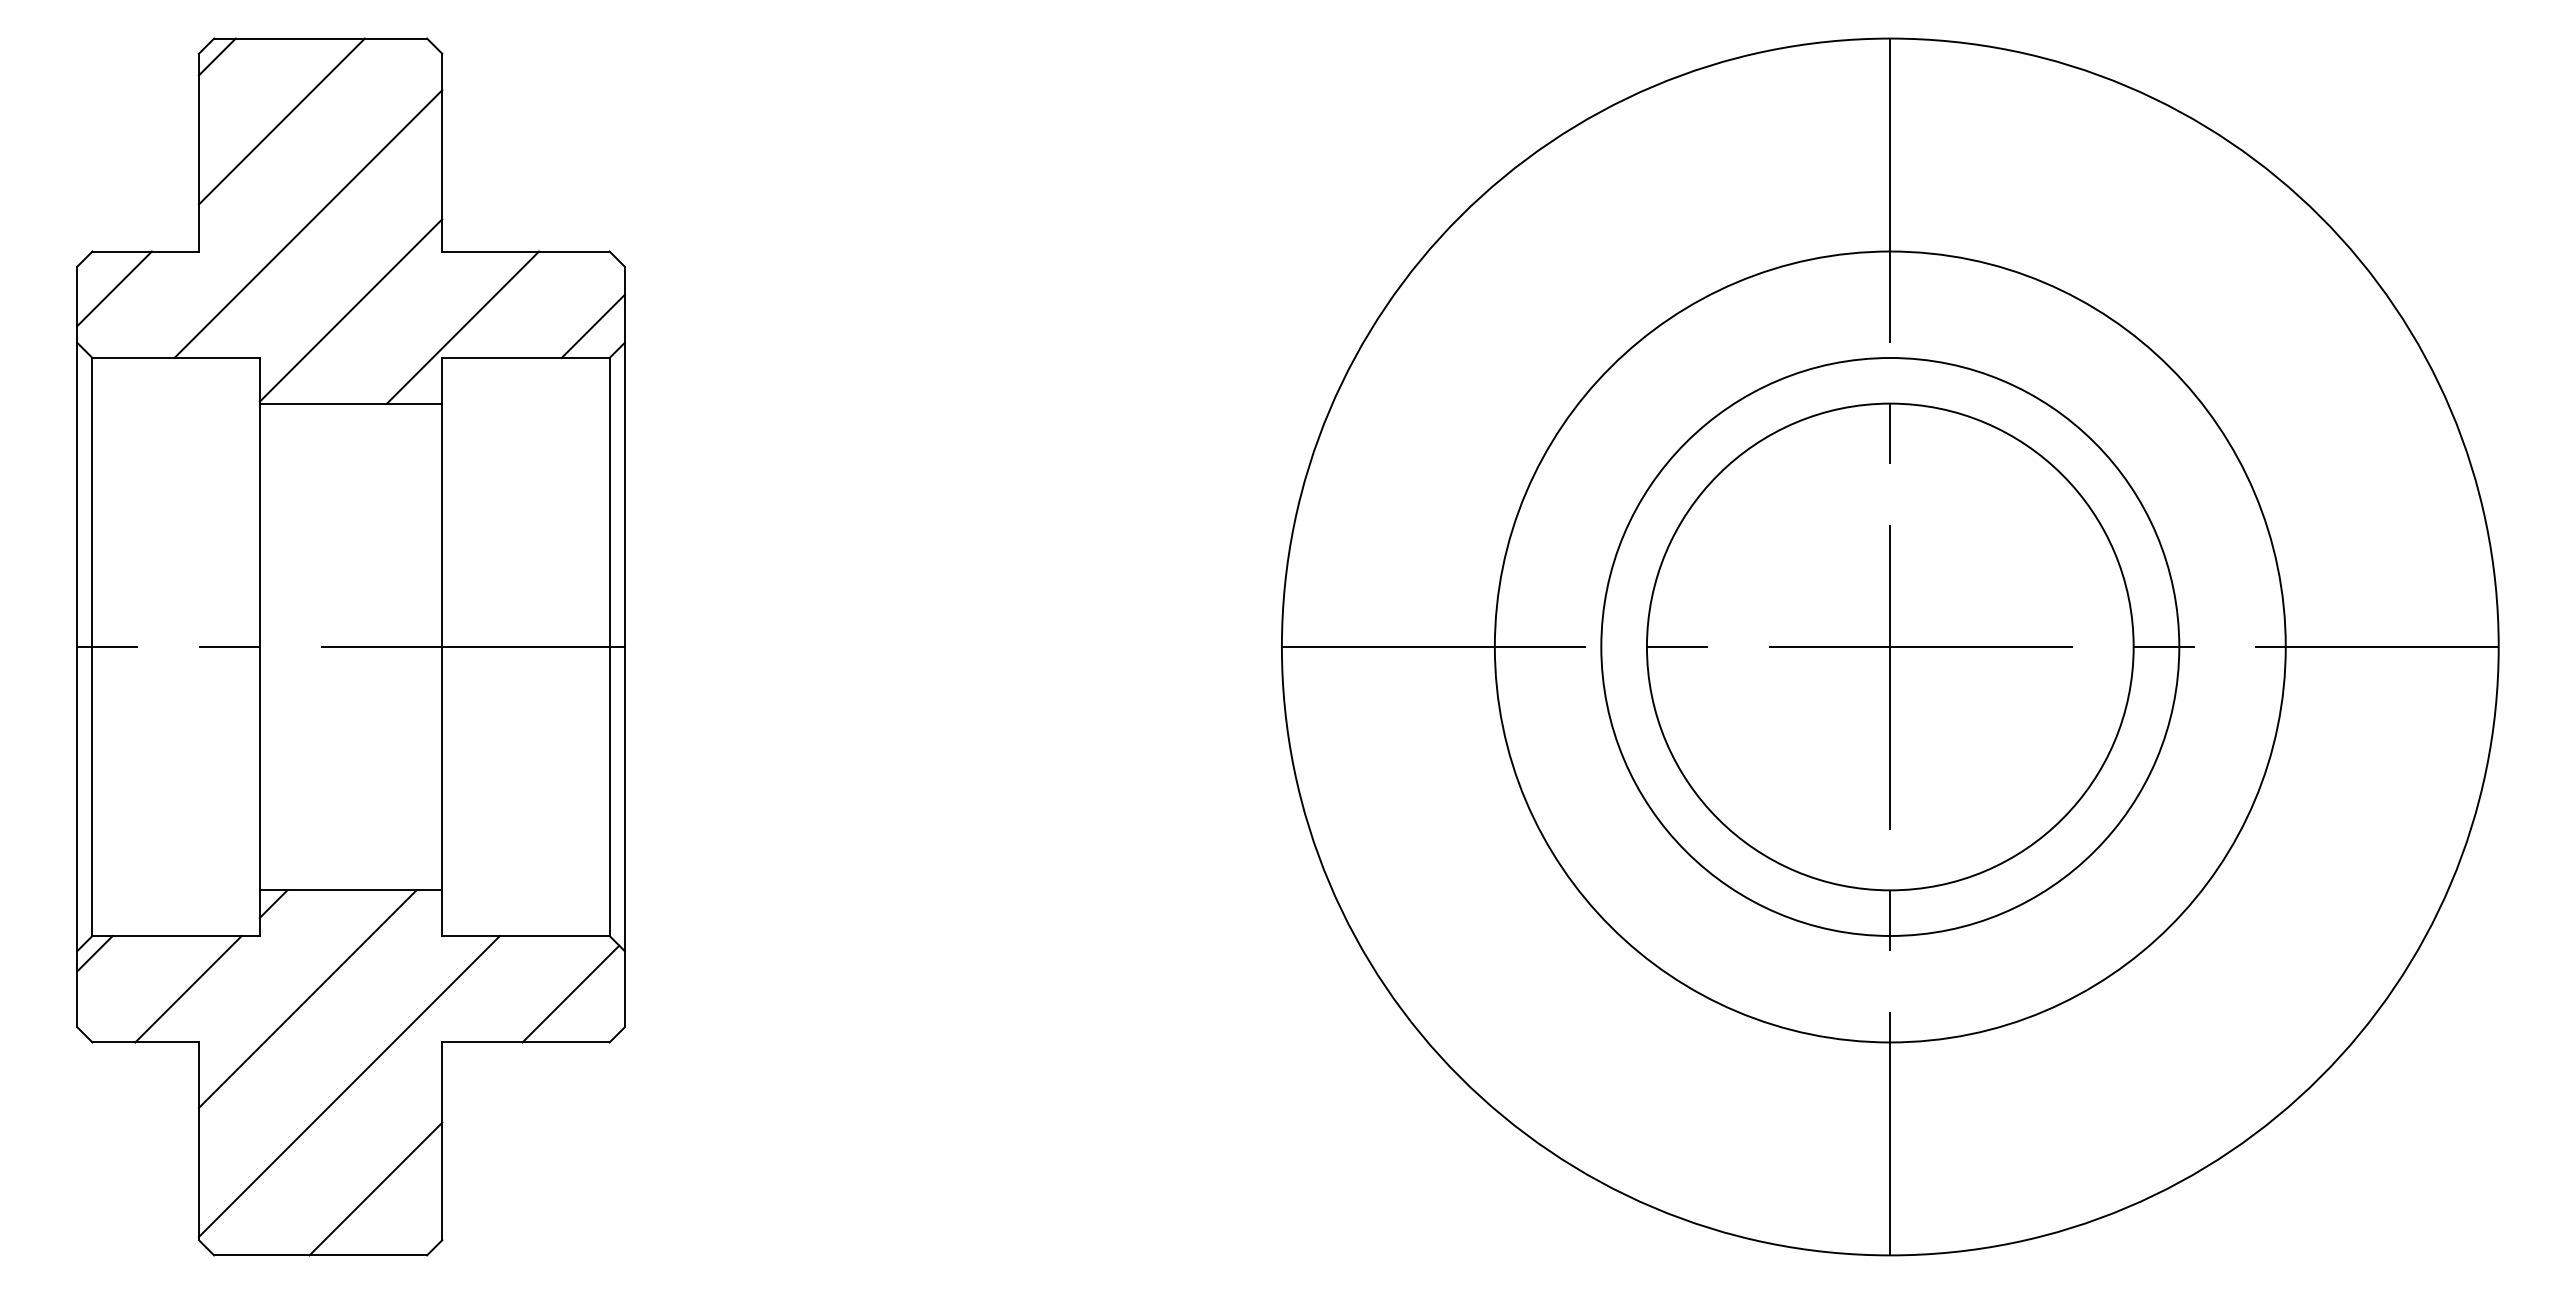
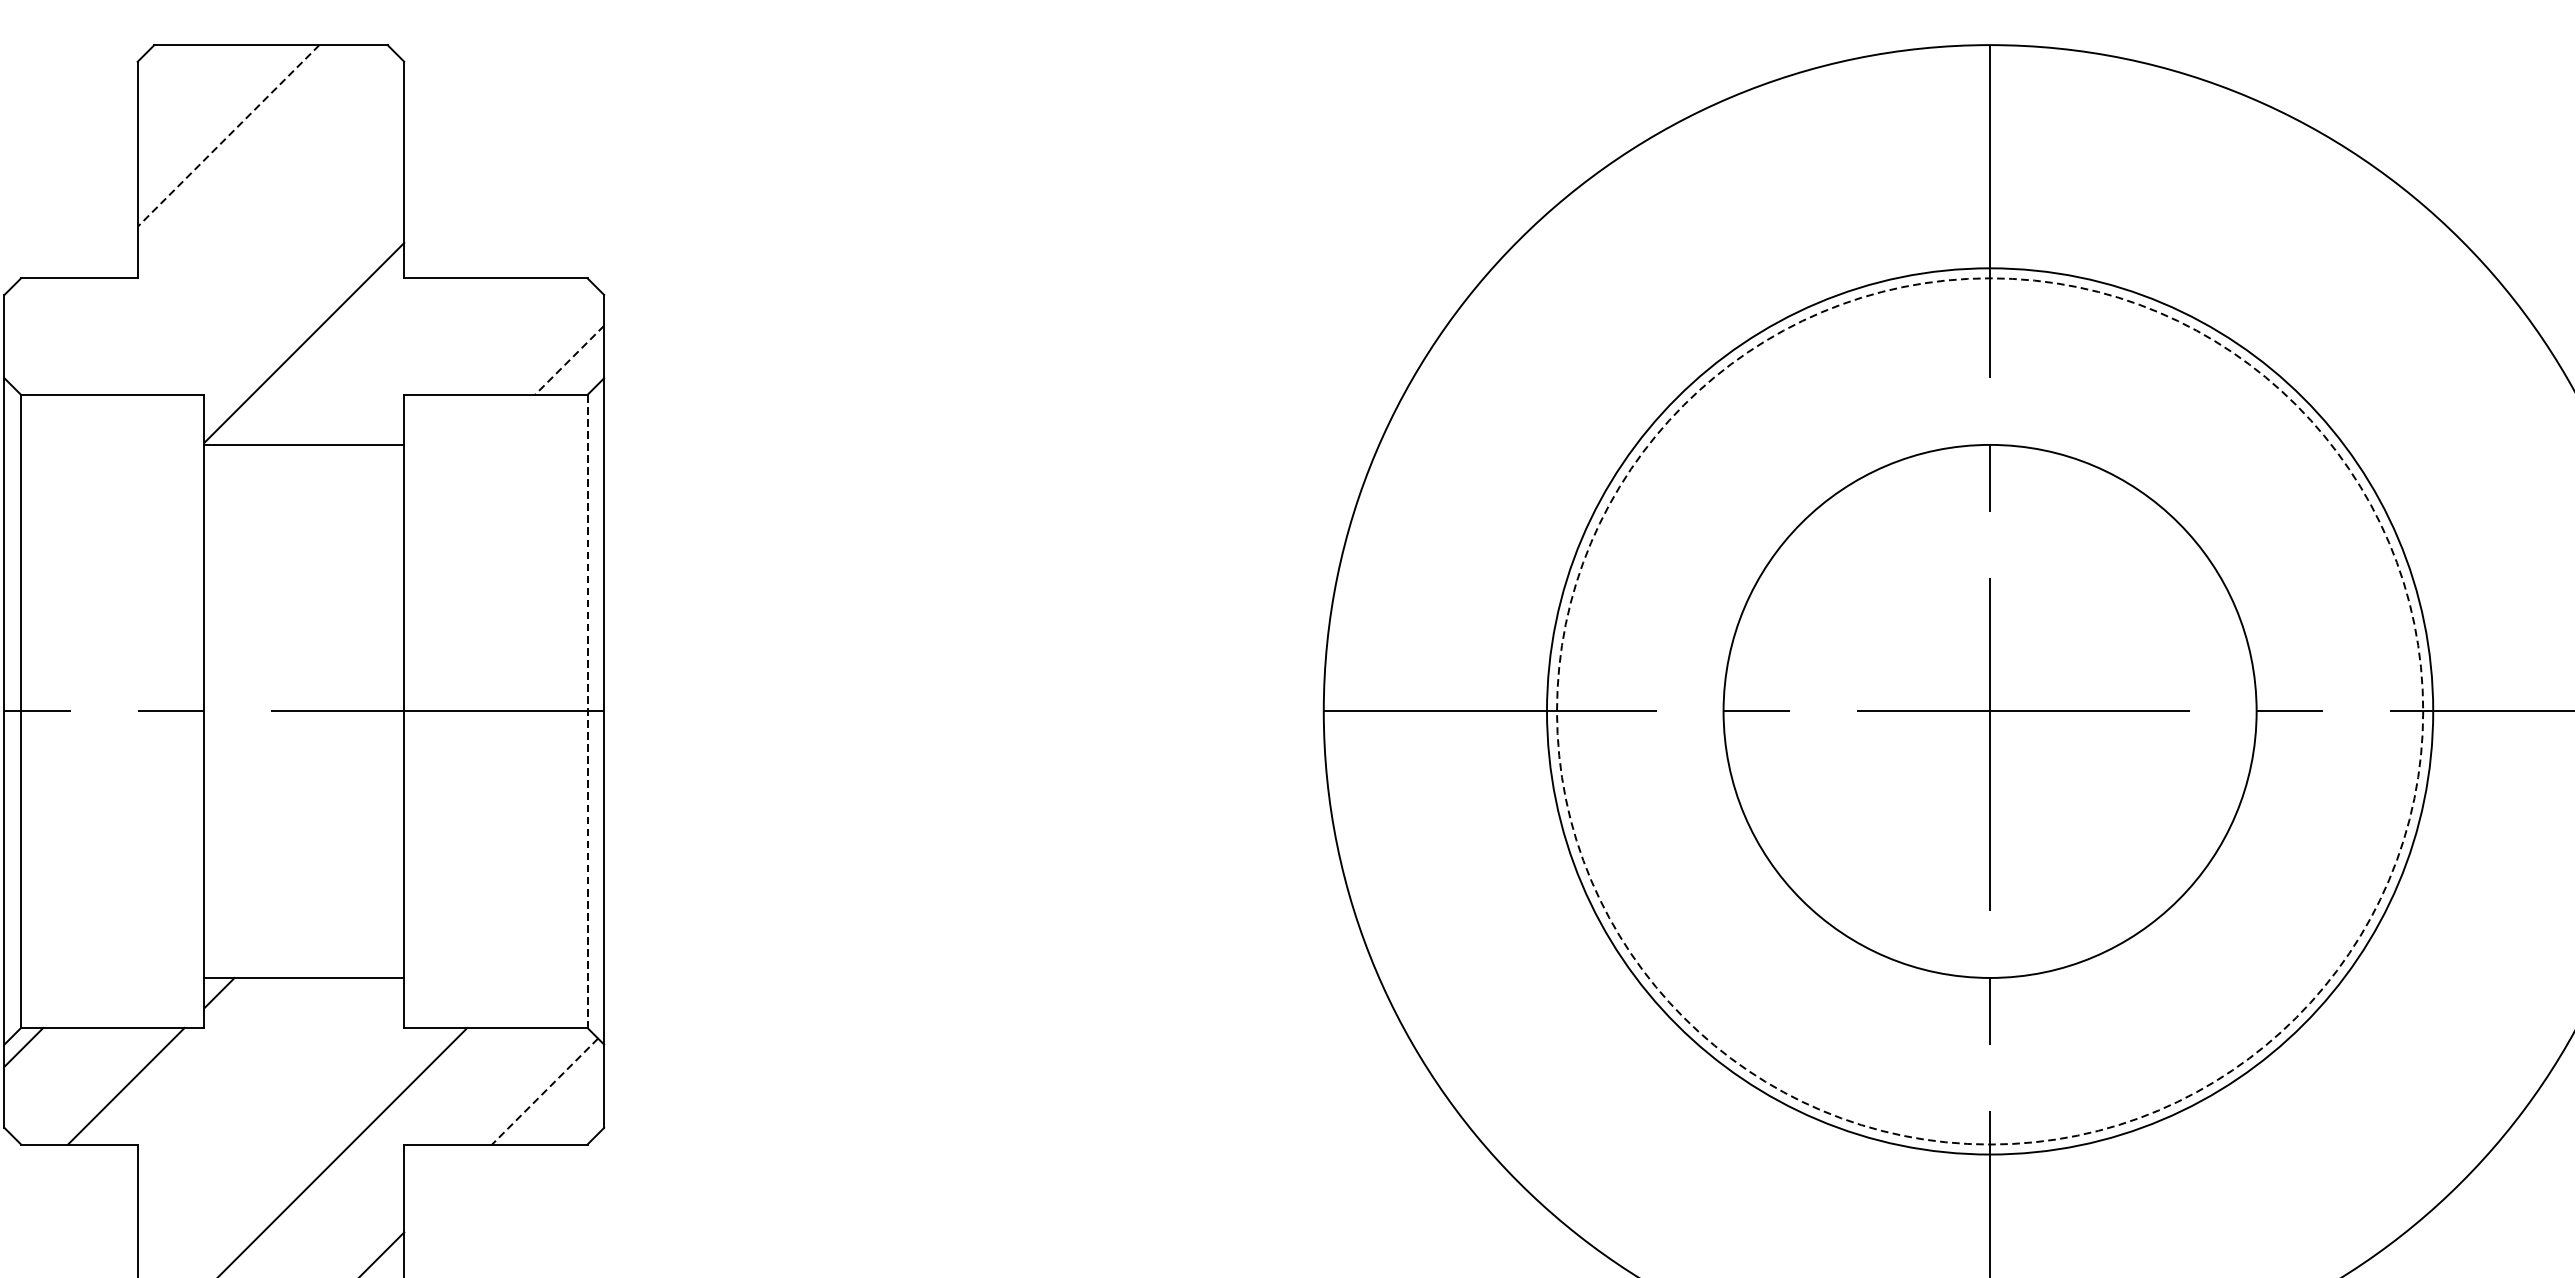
line: (216, 56) -> (156, 64), removed
line: (281, 121) -> (228, 135), solid -> dashed
line: (308, 224) -> (257, 248), removed
line: (114, 288) -> (45, 318), removed
line: (593, 326) -> (569, 360), solid -> dashed
line: (463, 327) -> (427, 361), removed
line: (609, 646) -> (587, 710), solid -> dashed
circle: (1889, 646) -> (1989, 710), solid -> dashed
circle: (1890, 646) -> (1990, 710), size x1.4
line: (570, 994) -> (544, 1092), solid -> dashed
line: (307, 998) -> (256, 1096), removed

